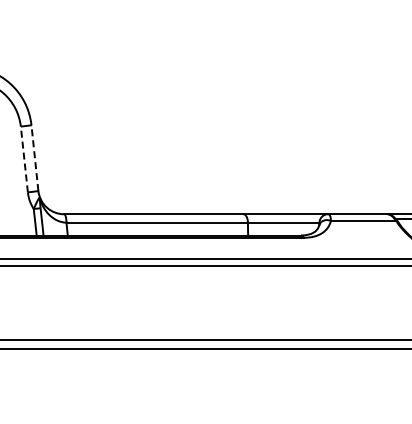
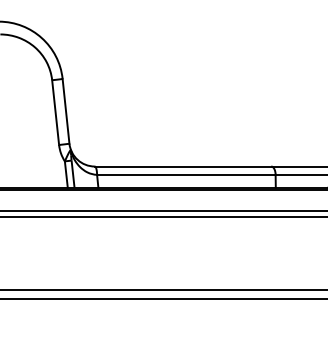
line: (34, 157) -> (65, 110), dashed -> solid
line: (24, 158) -> (55, 111), dashed -> solid

